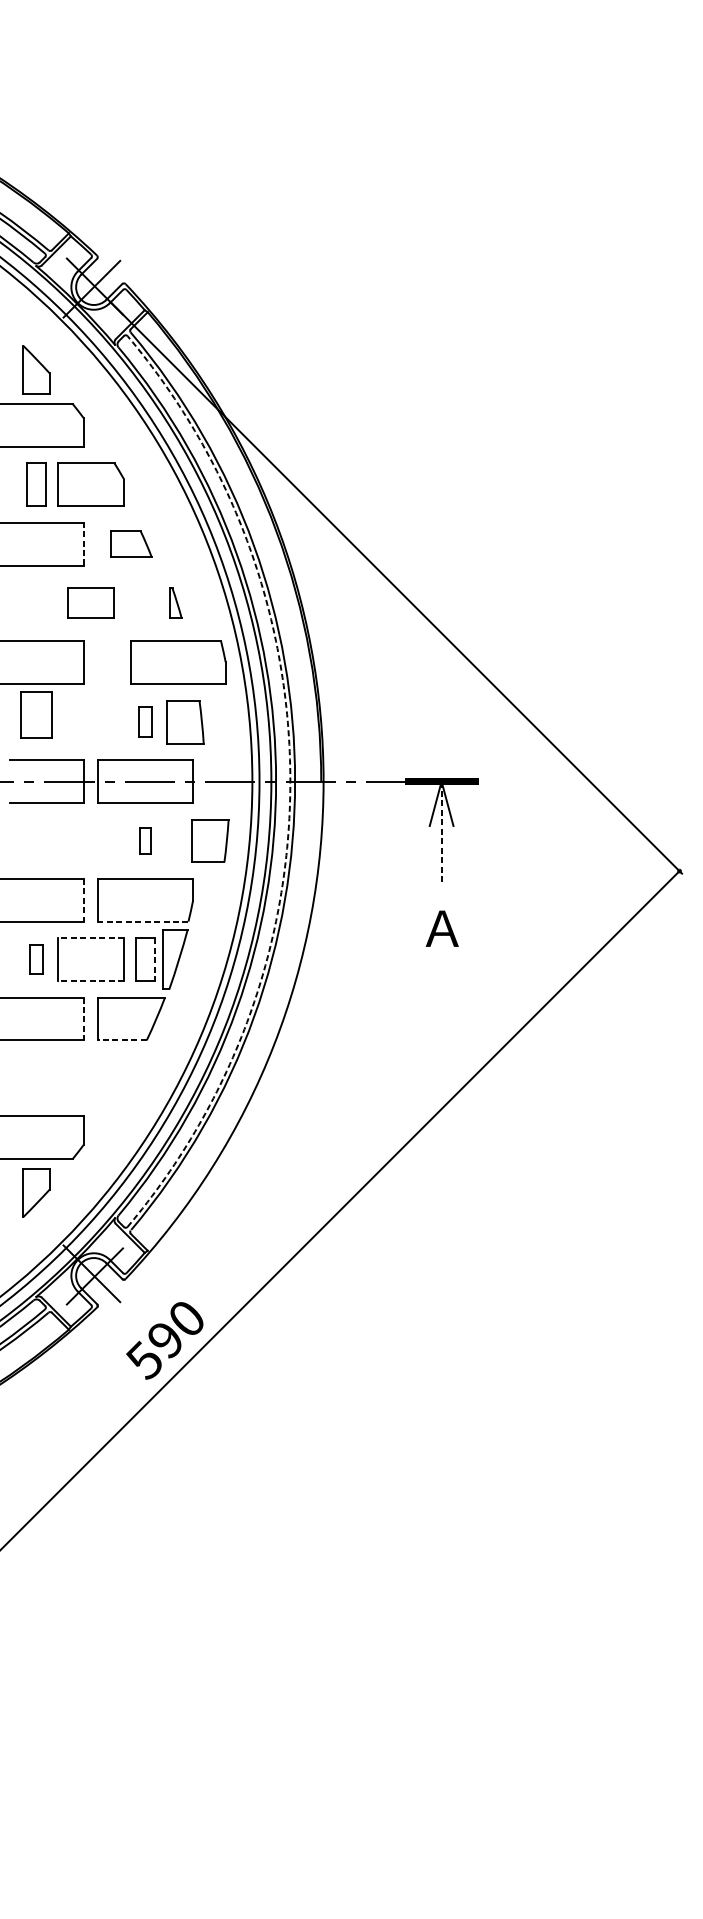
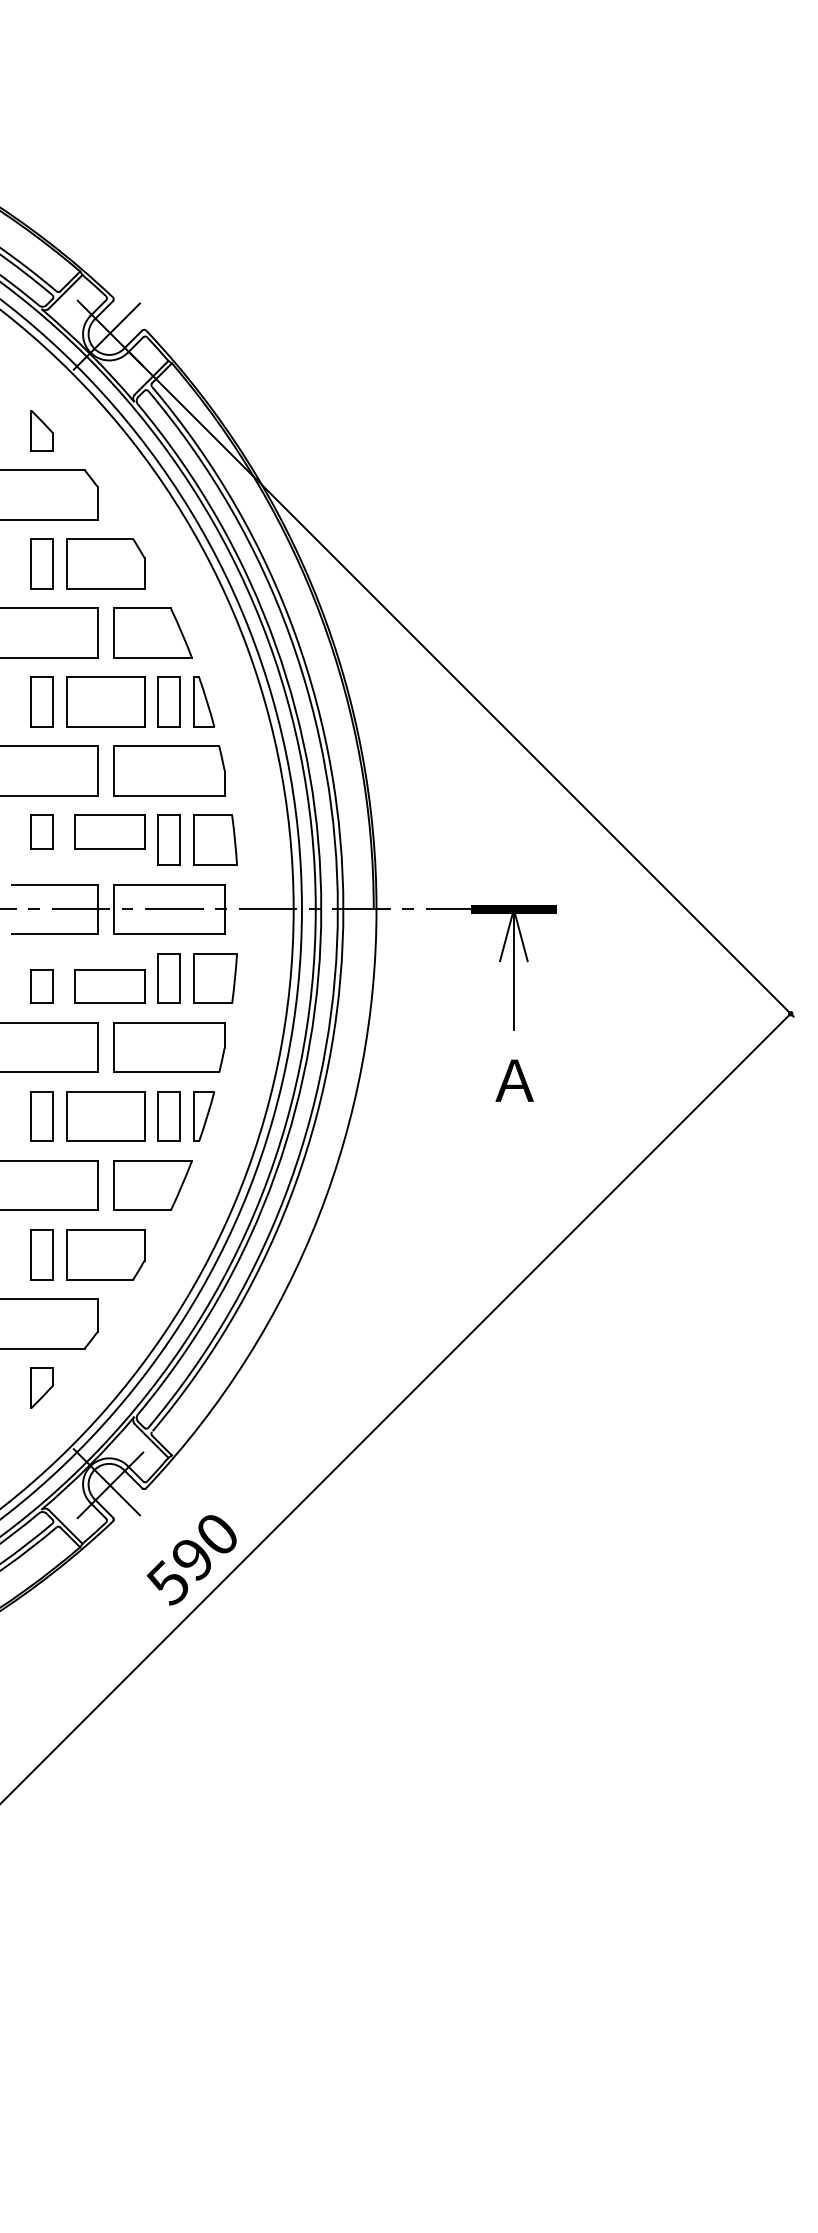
part: (35, 369) -> (41, 430), size x0.71
part: (131, 543) -> (152, 632), size x1.67
line: (83, 544) -> (97, 633), dashed -> solid
part: (35, 602) -> (41, 701), added
part: (90, 602) -> (105, 701), size x1.43
part: (144, 602) -> (168, 701), added
part: (175, 602) -> (204, 701), size x1.43
part: (178, 662) -> (169, 770), moved
part: (35, 714) -> (41, 831), size x0.62
part: (94, 714) -> (109, 831), added
part: (144, 721) -> (168, 839), size x1.43
arc: (290, 781) -> (337, 909), dashed -> solid
line: (441, 834) -> (513, 970), dashed -> solid
part: (144, 840) -> (168, 978), size x1.67
part: (210, 840) -> (215, 978), moved
part: (35, 847) -> (41, 986), added
part: (94, 847) -> (109, 986), added
line: (83, 900) -> (97, 1047), dashed -> solid
line: (143, 921) -> (166, 1072), dashed -> solid
line: (90, 938) -> (105, 1091), dashed -> solid
part: (35, 959) -> (41, 1116), size x1.43
line: (155, 959) -> (180, 1116), dashed -> solid
part: (175, 959) -> (204, 1116), size x0.71
line: (90, 980) -> (105, 1141), dashed -> solid
line: (83, 1018) -> (97, 1185), dashed -> solid
line: (122, 1040) -> (142, 1210), dashed -> solid
part: (35, 1078) -> (41, 1254), added
part: (90, 1078) -> (105, 1254), added
part: (35, 1192) -> (41, 1387), size x0.71

